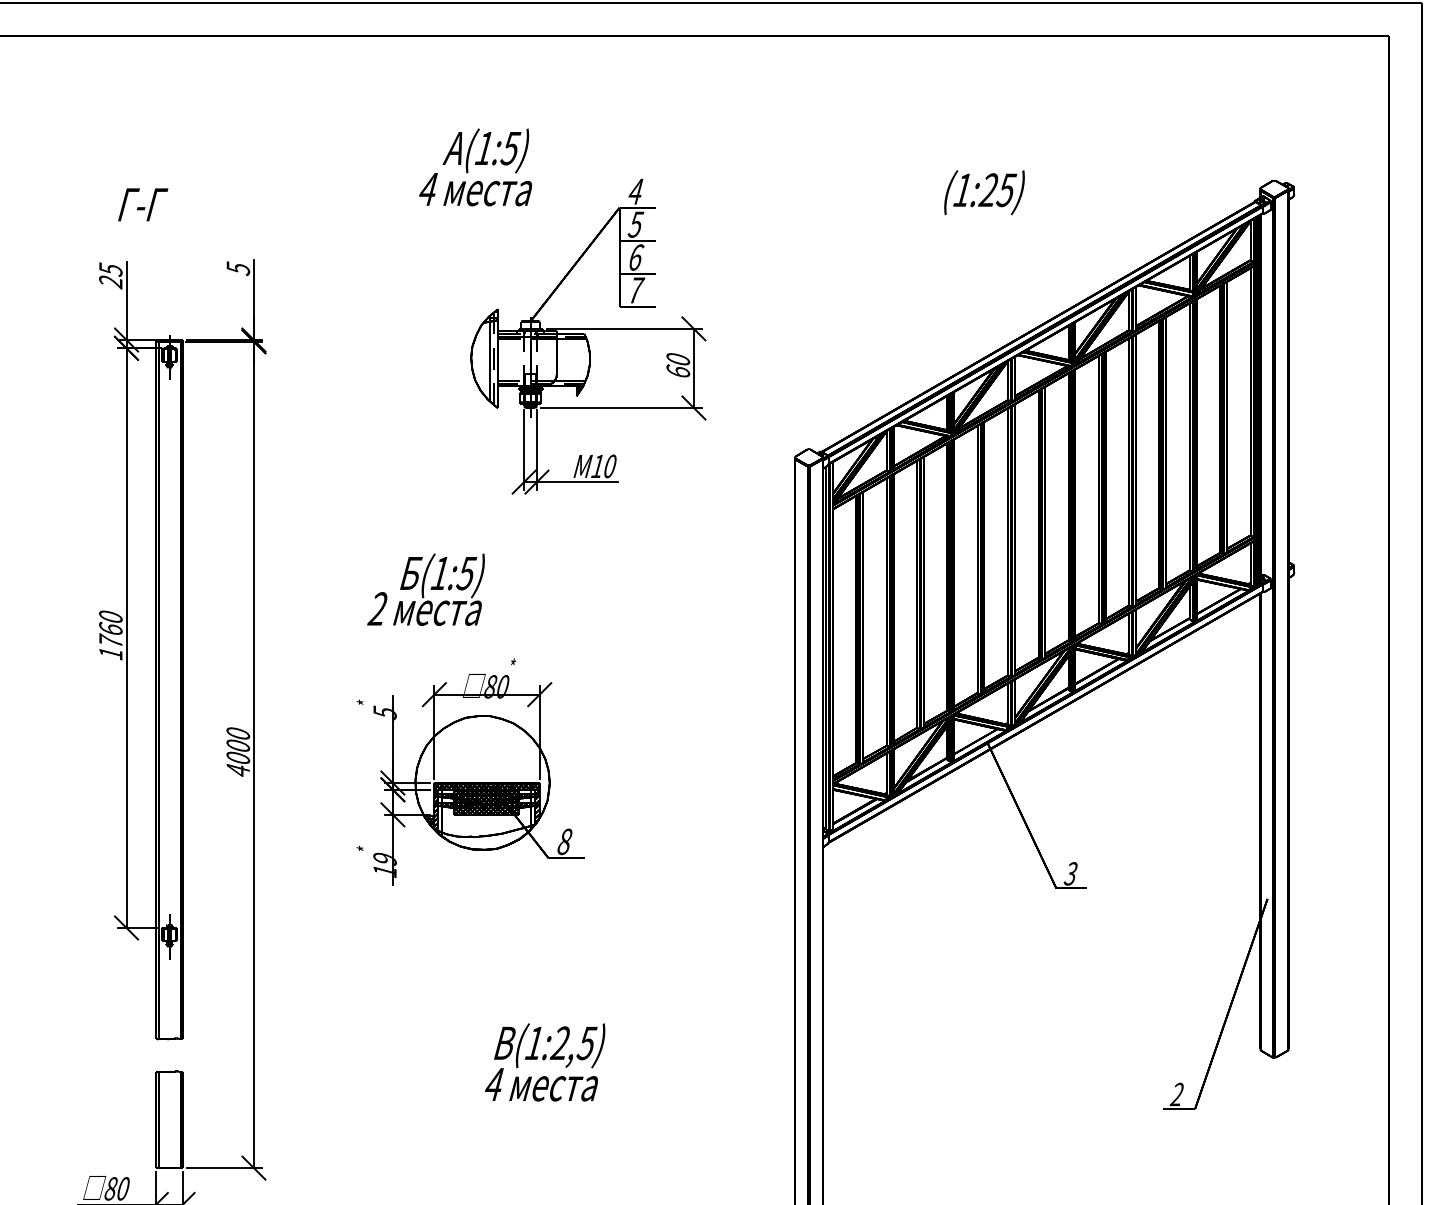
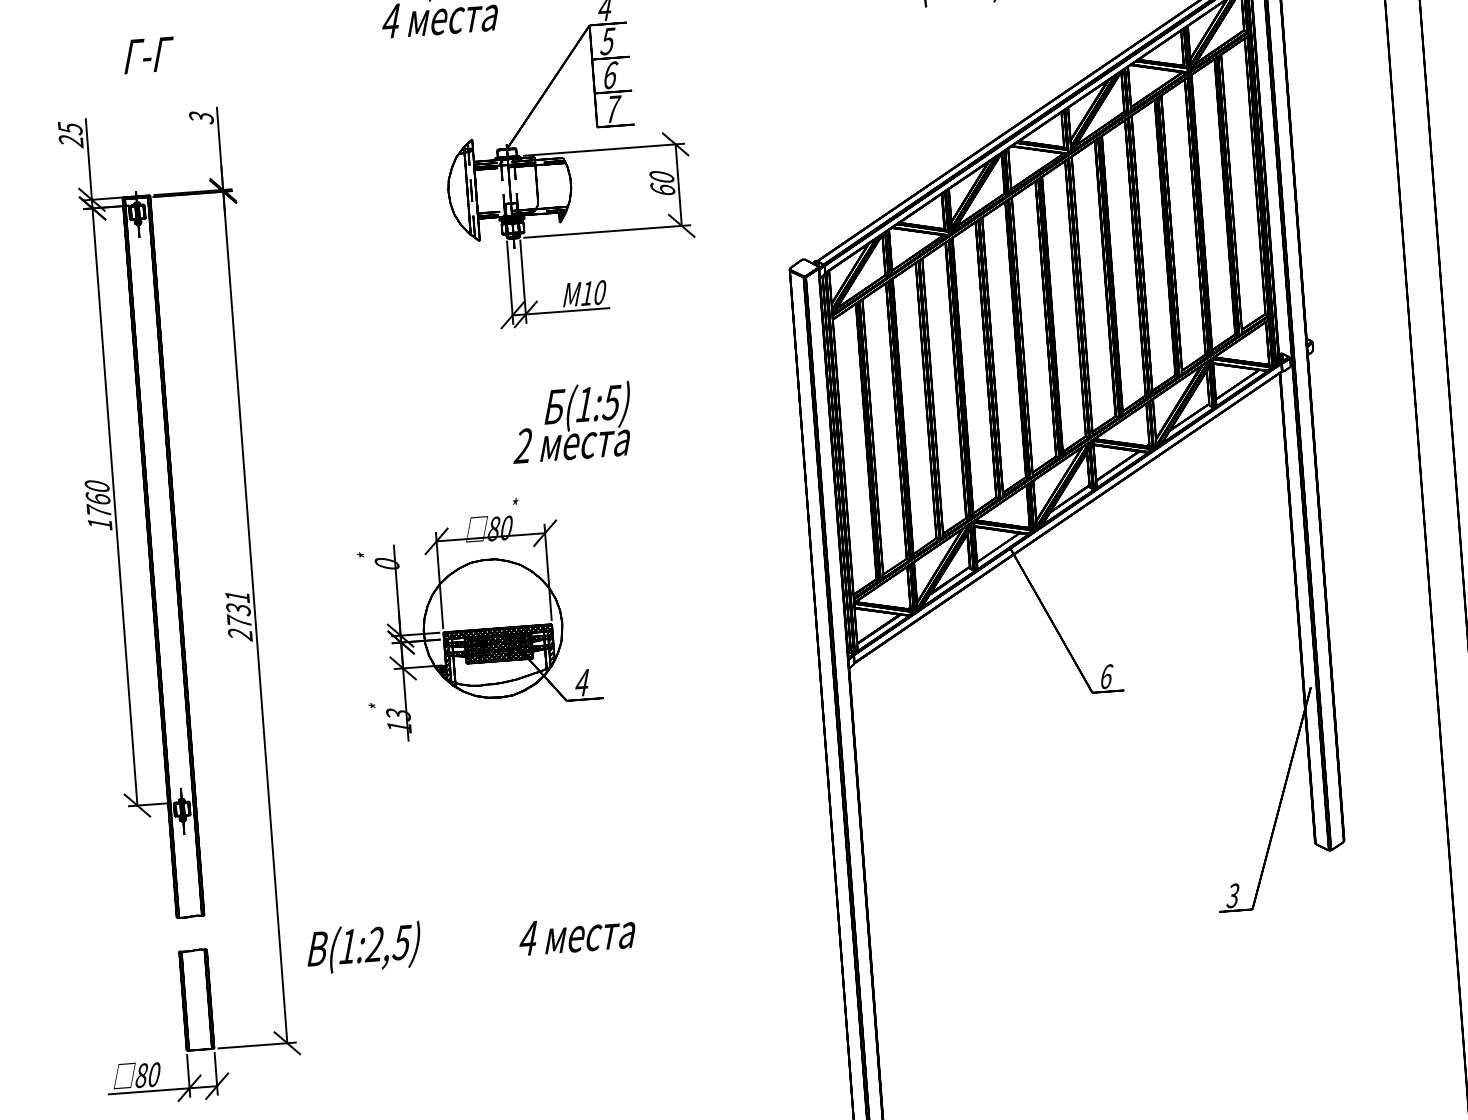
text: (143, 204) -> (149, 55), moved
text: (237, 266) -> (200, 115), 5 -> 3
text: (425, 589) -> (570, 422), moved
text: (384, 712) -> (386, 563), 5 -> 0
text: (238, 752) -> (239, 616), 4000 -> 2731
text: (564, 841) -> (582, 682), 8 -> 4
text: (384, 859) -> (397, 715), 19 -> 13
text: (1070, 873) -> (1105, 676), 3 -> 6
text: (549, 1045) -> (363, 947), moved
text: (1176, 1094) -> (1232, 895), 2 -> 3

